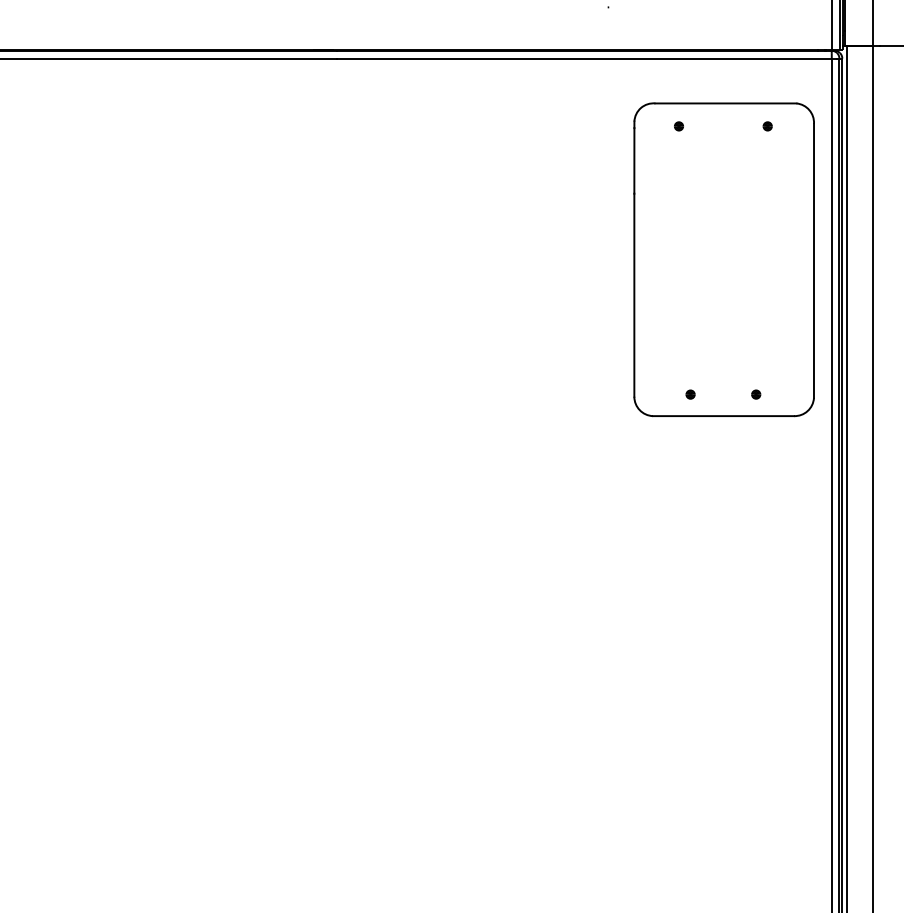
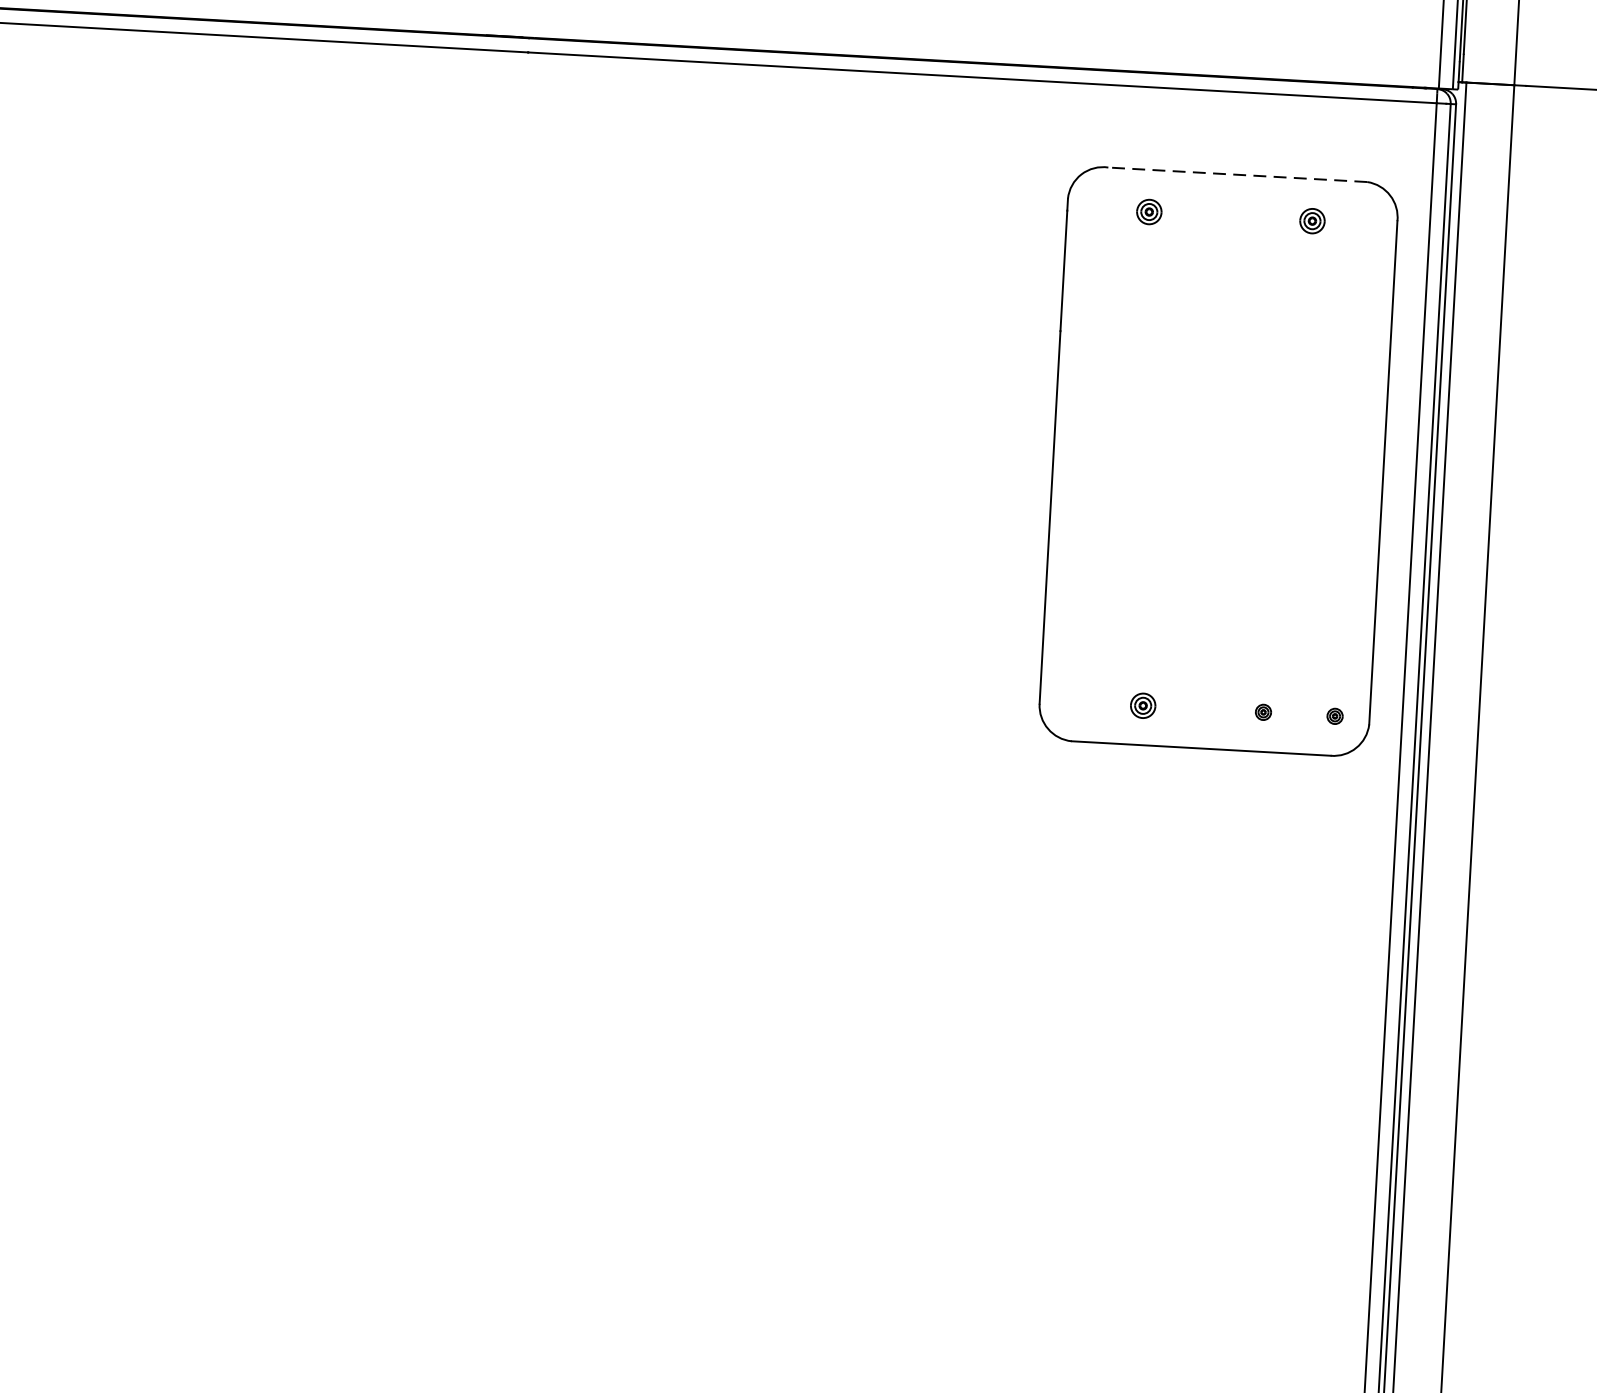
line: (725, 103) -> (1237, 174), solid -> dashed
part: (678, 126) -> (1148, 212), size x1.6
part: (767, 126) -> (1311, 221), size x1.6
part: (690, 394) -> (1142, 705), size x1.6
part: (795, 394) -> (1335, 716), added

